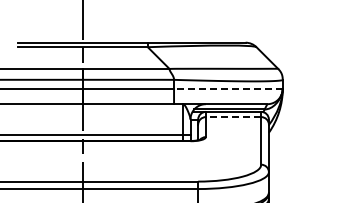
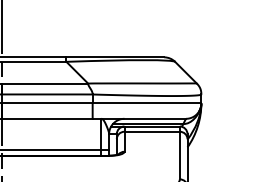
line: (227, 88) -> (146, 103), dashed -> solid
line: (233, 117) -> (152, 132), dashed -> solid

